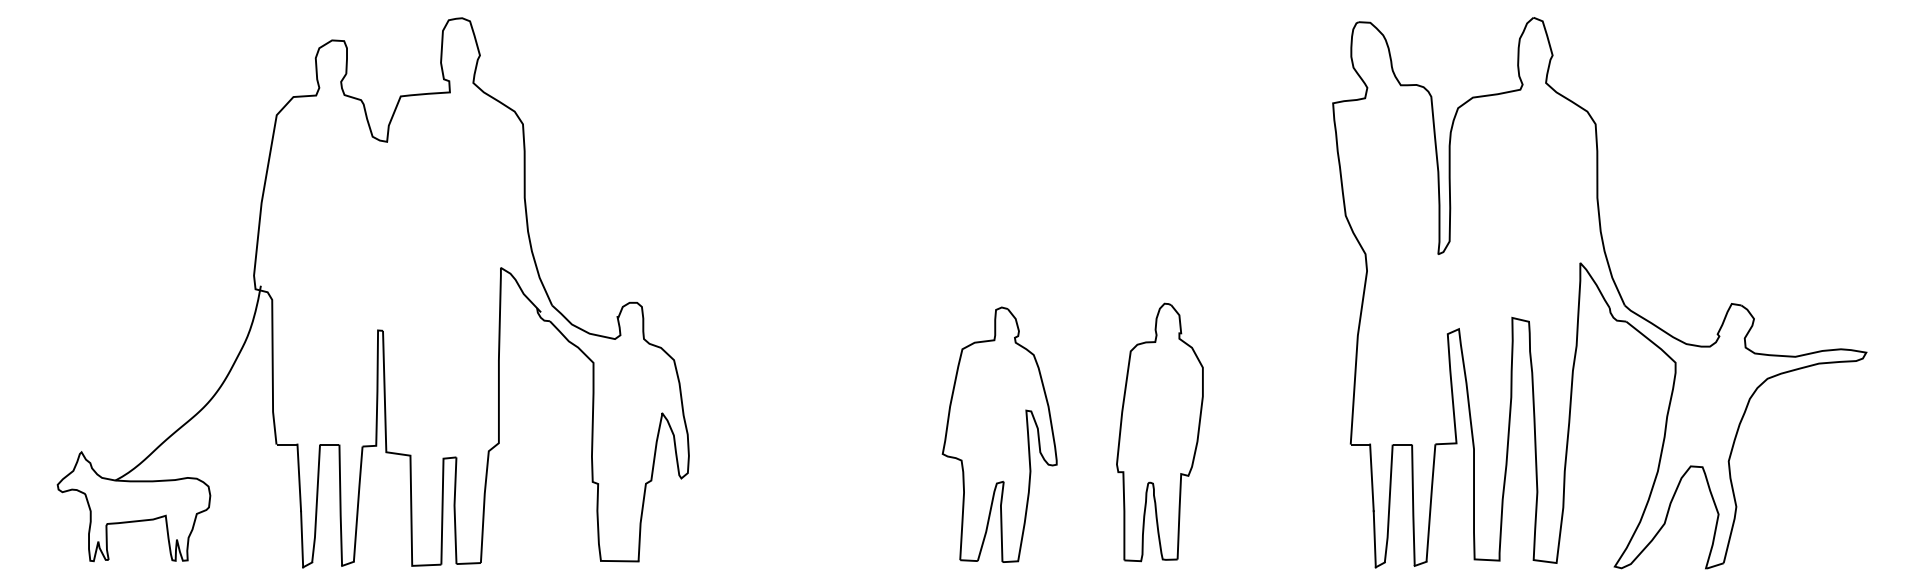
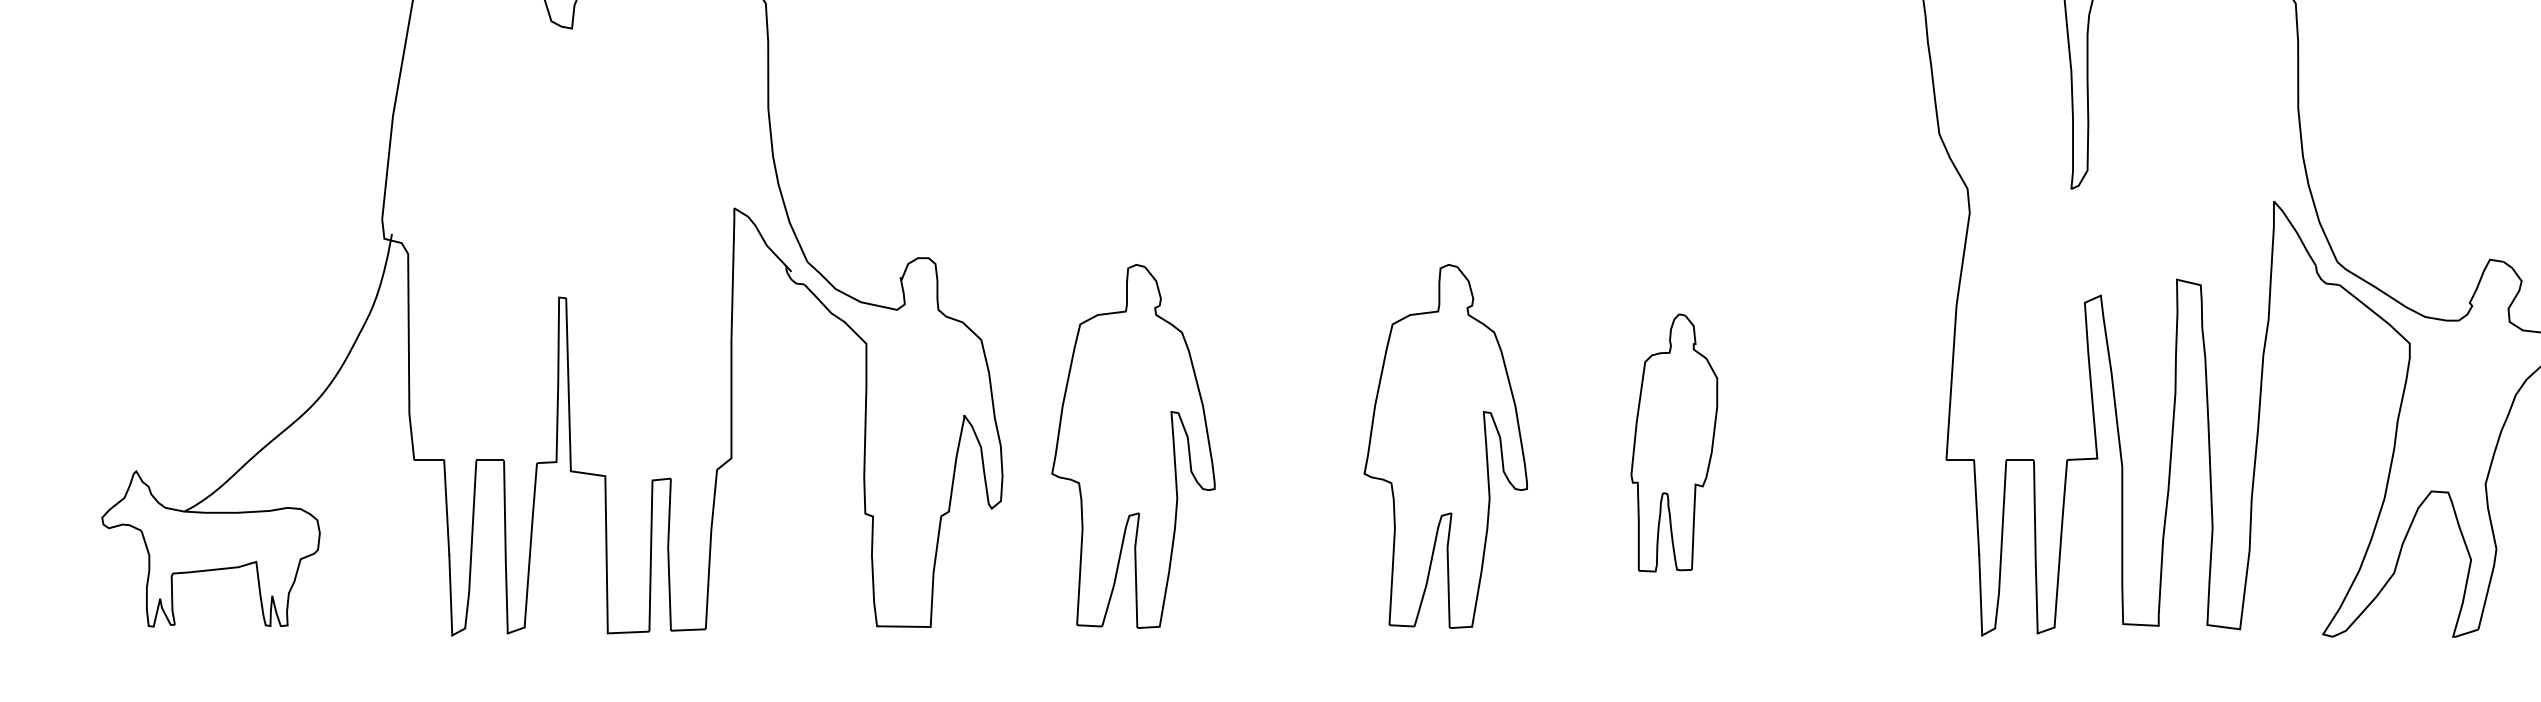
part: (1159, 432) -> (1673, 443), size x0.7
part: (780, 434) -> (1133, 445), added

